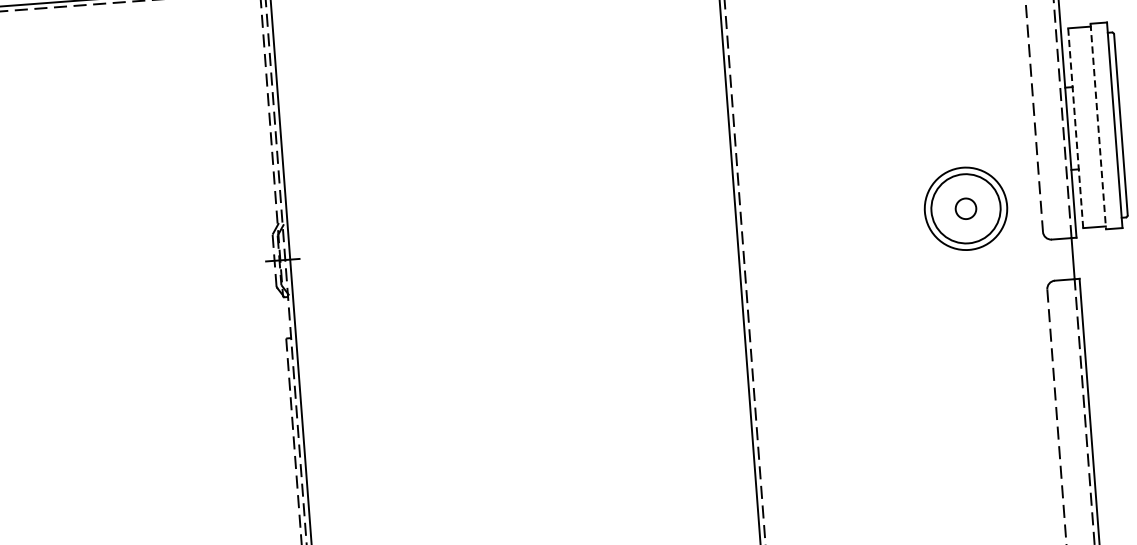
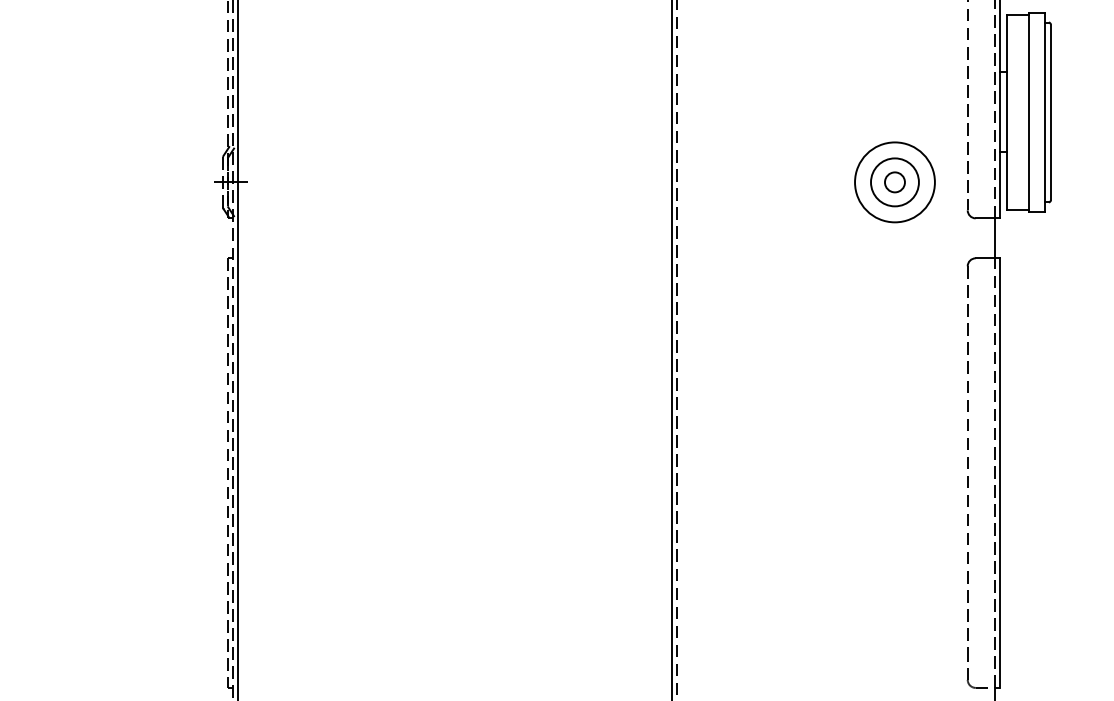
line: (1097, 126) -> (1028, 112), dashed -> solid
line: (1075, 127) -> (1006, 111), dashed -> solid
circle: (965, 208) -> (894, 182), size x0.71

